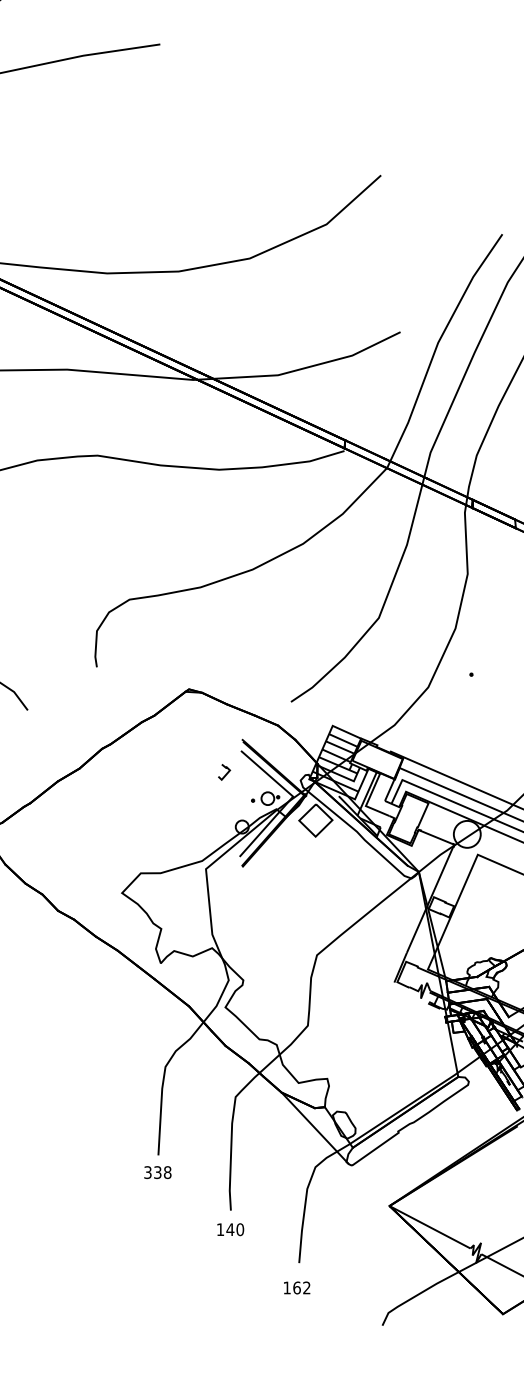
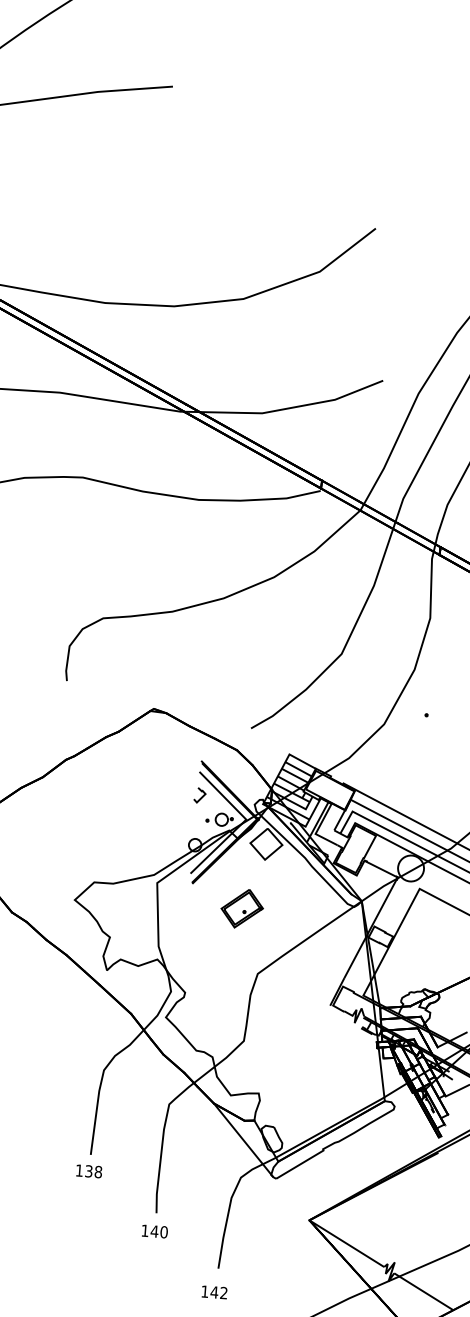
curve: (226, 772) -> (202, 795), moved
part: (295, 889) -> (241, 909), added
text: (147, 1172) -> (79, 1170), 338 -> 138
text: (296, 1287) -> (214, 1291), 162 -> 142

